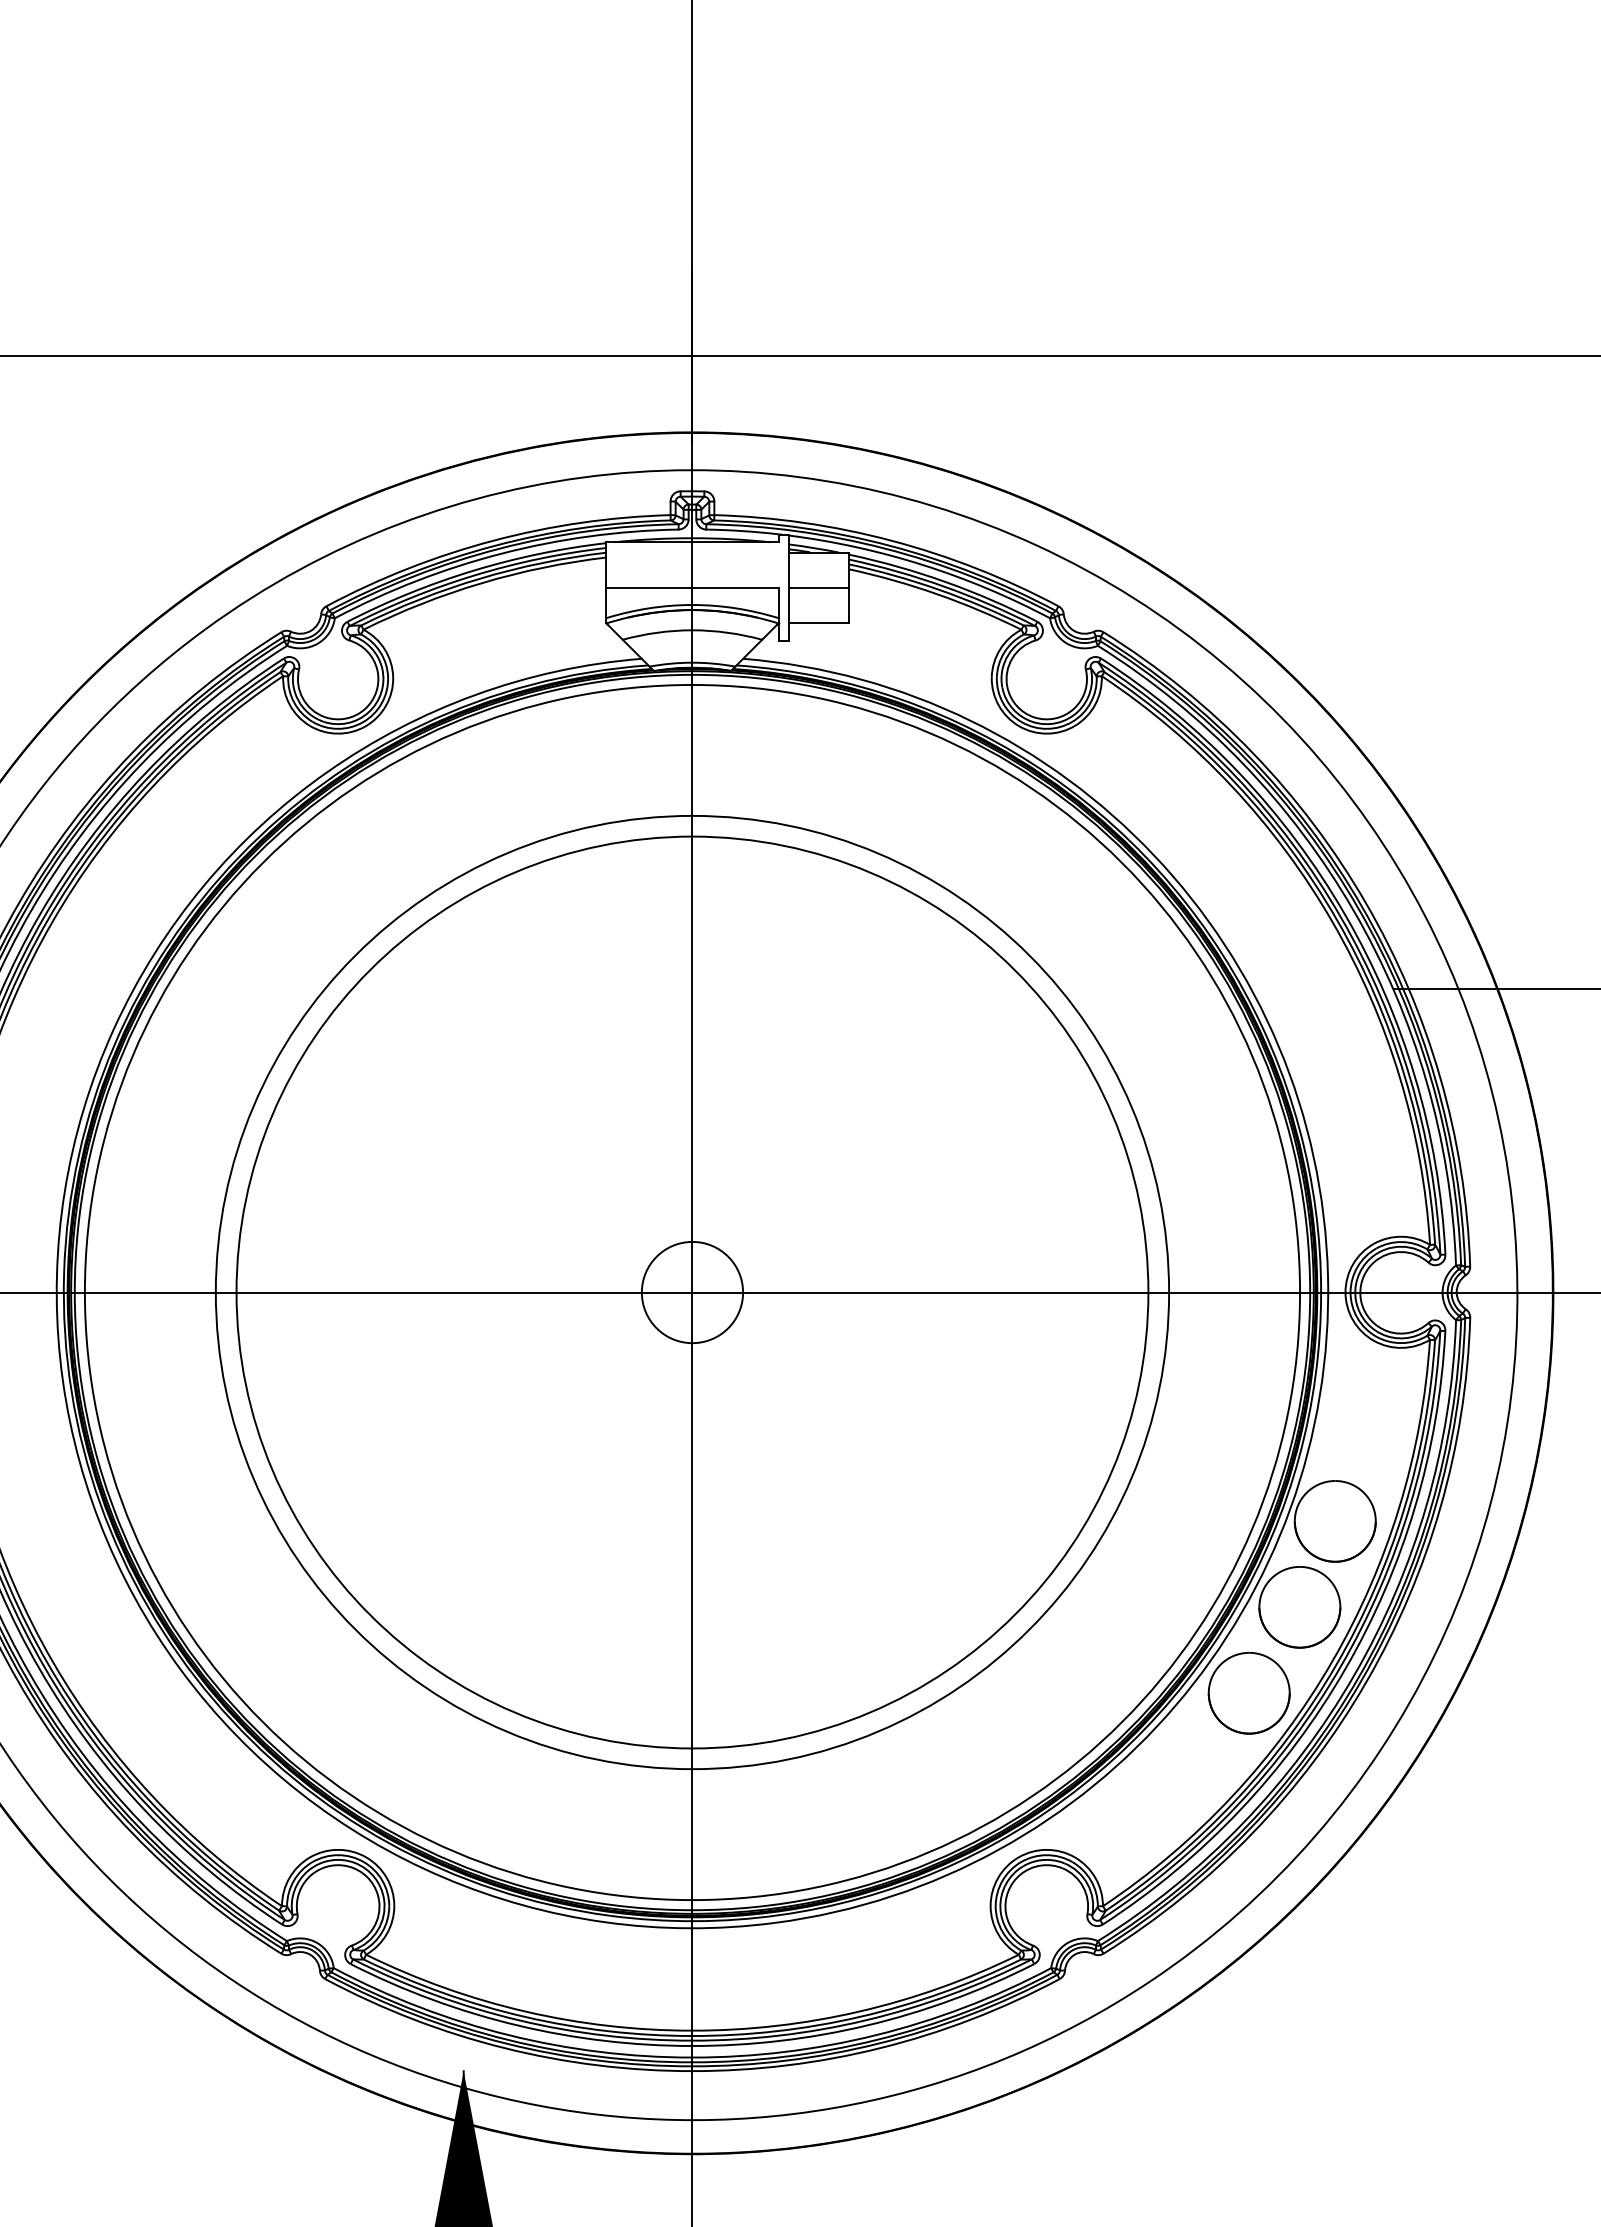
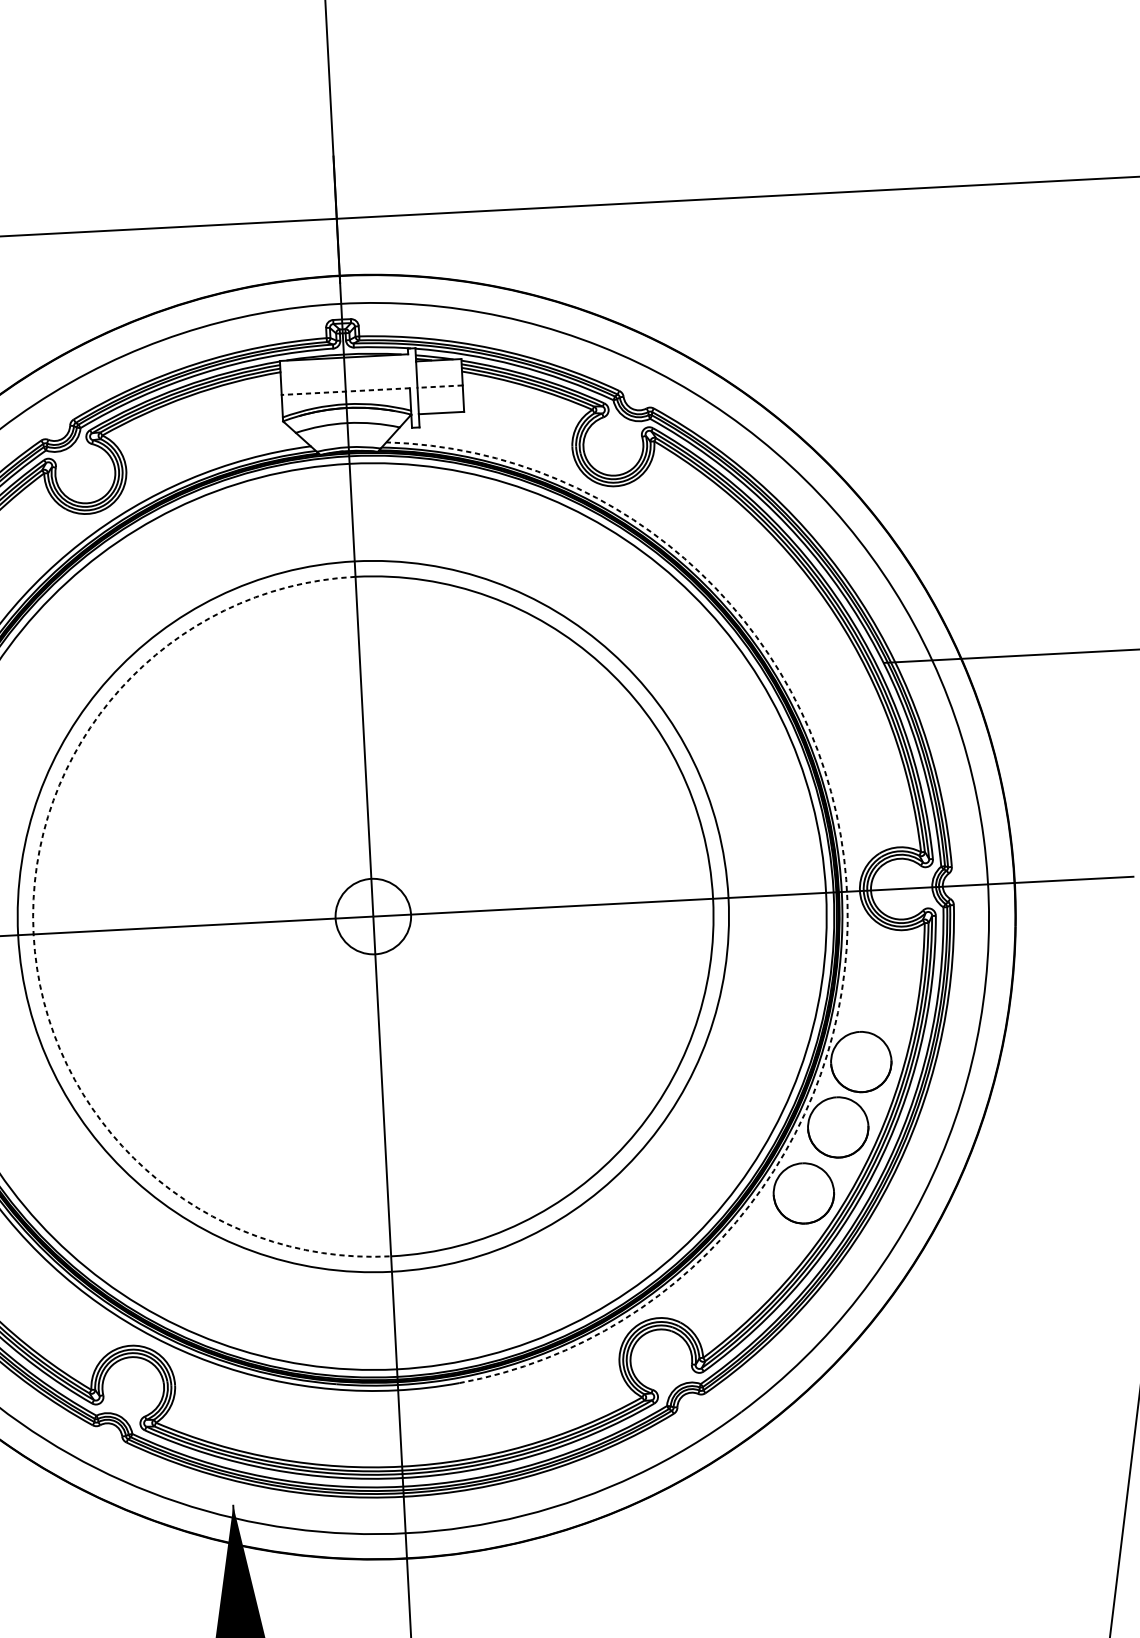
line: (691, 588) -> (345, 392), solid -> dashed
line: (818, 588) -> (439, 387), solid -> dashed
arc: (1328, 1276) -> (846, 879), solid -> dashed
arc: (236, 1292) -> (33, 934), solid -> dashed

